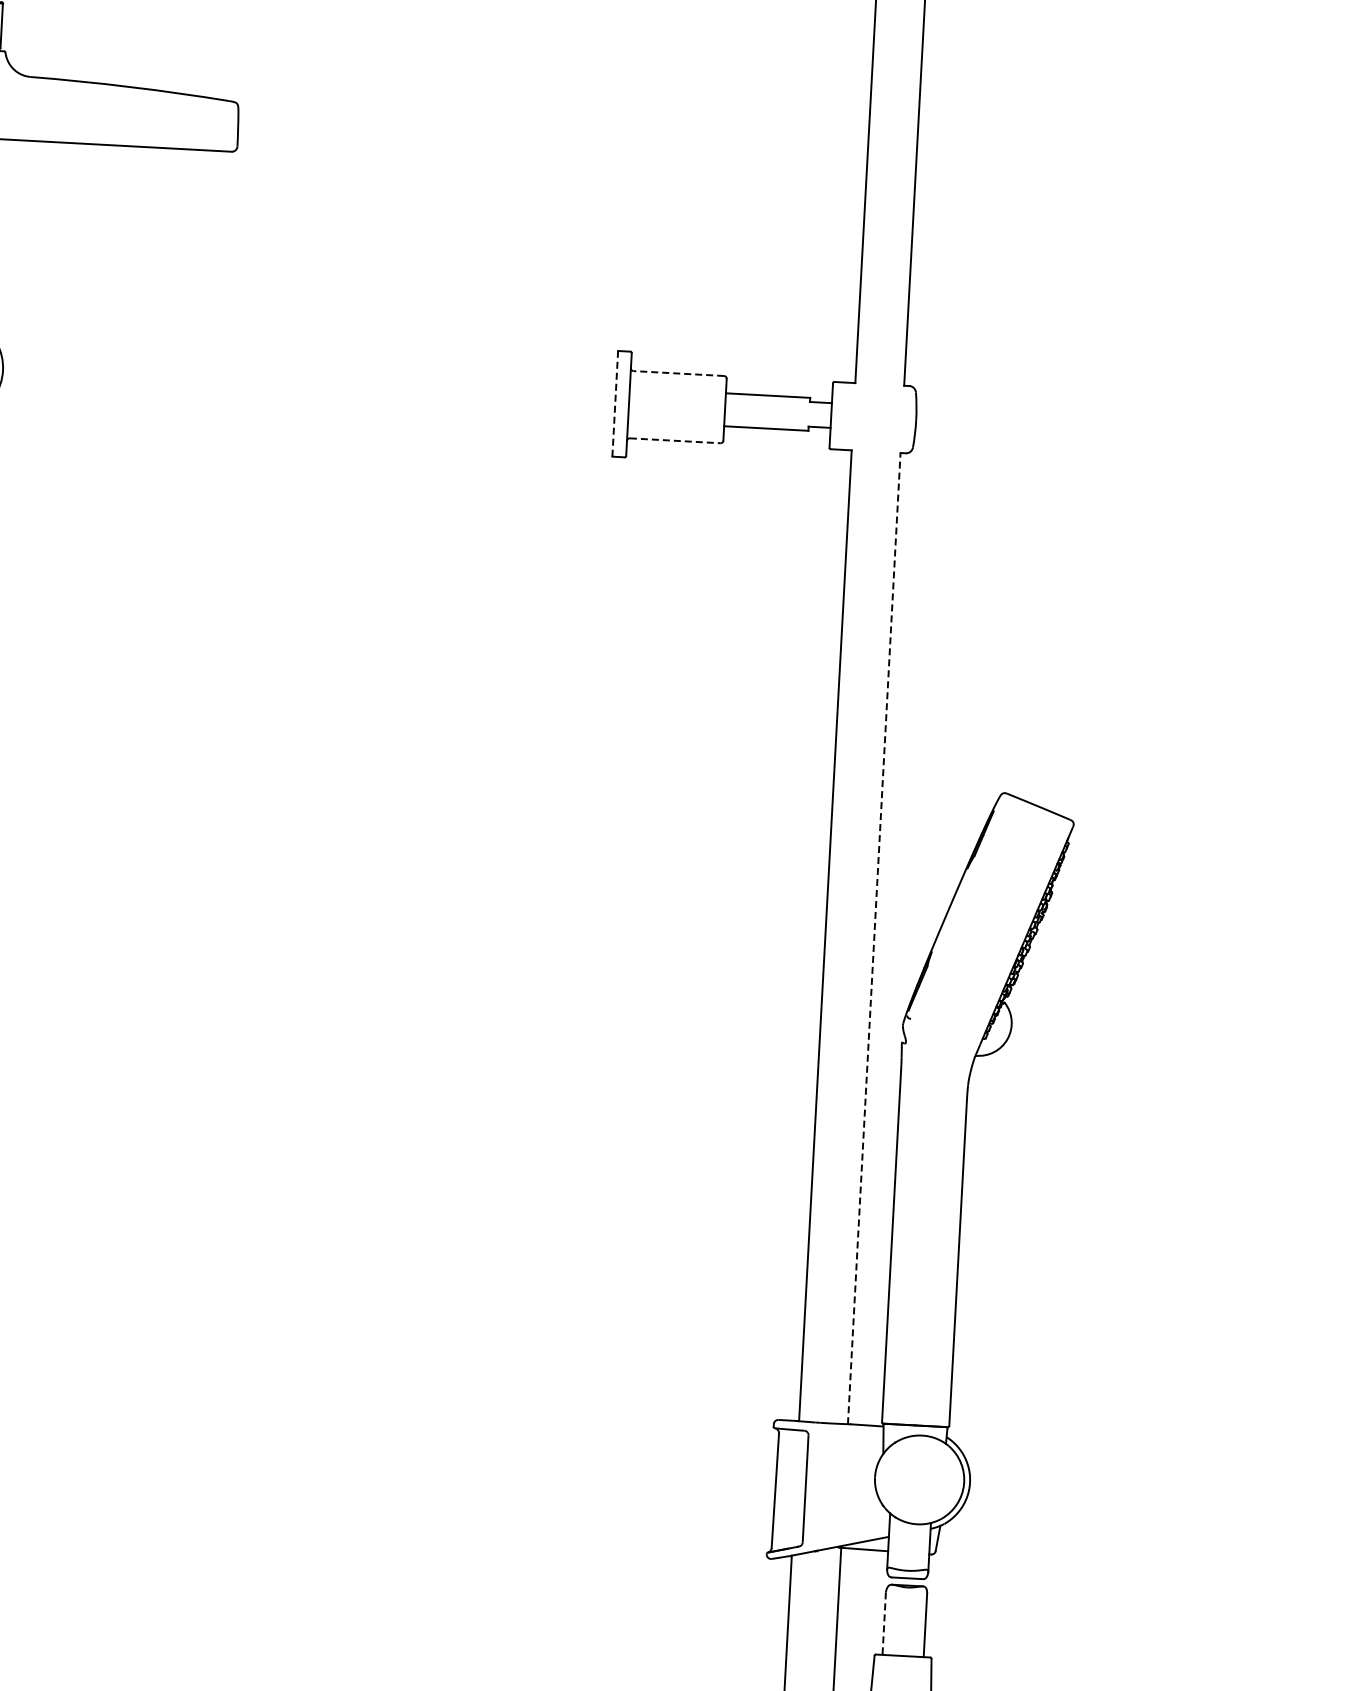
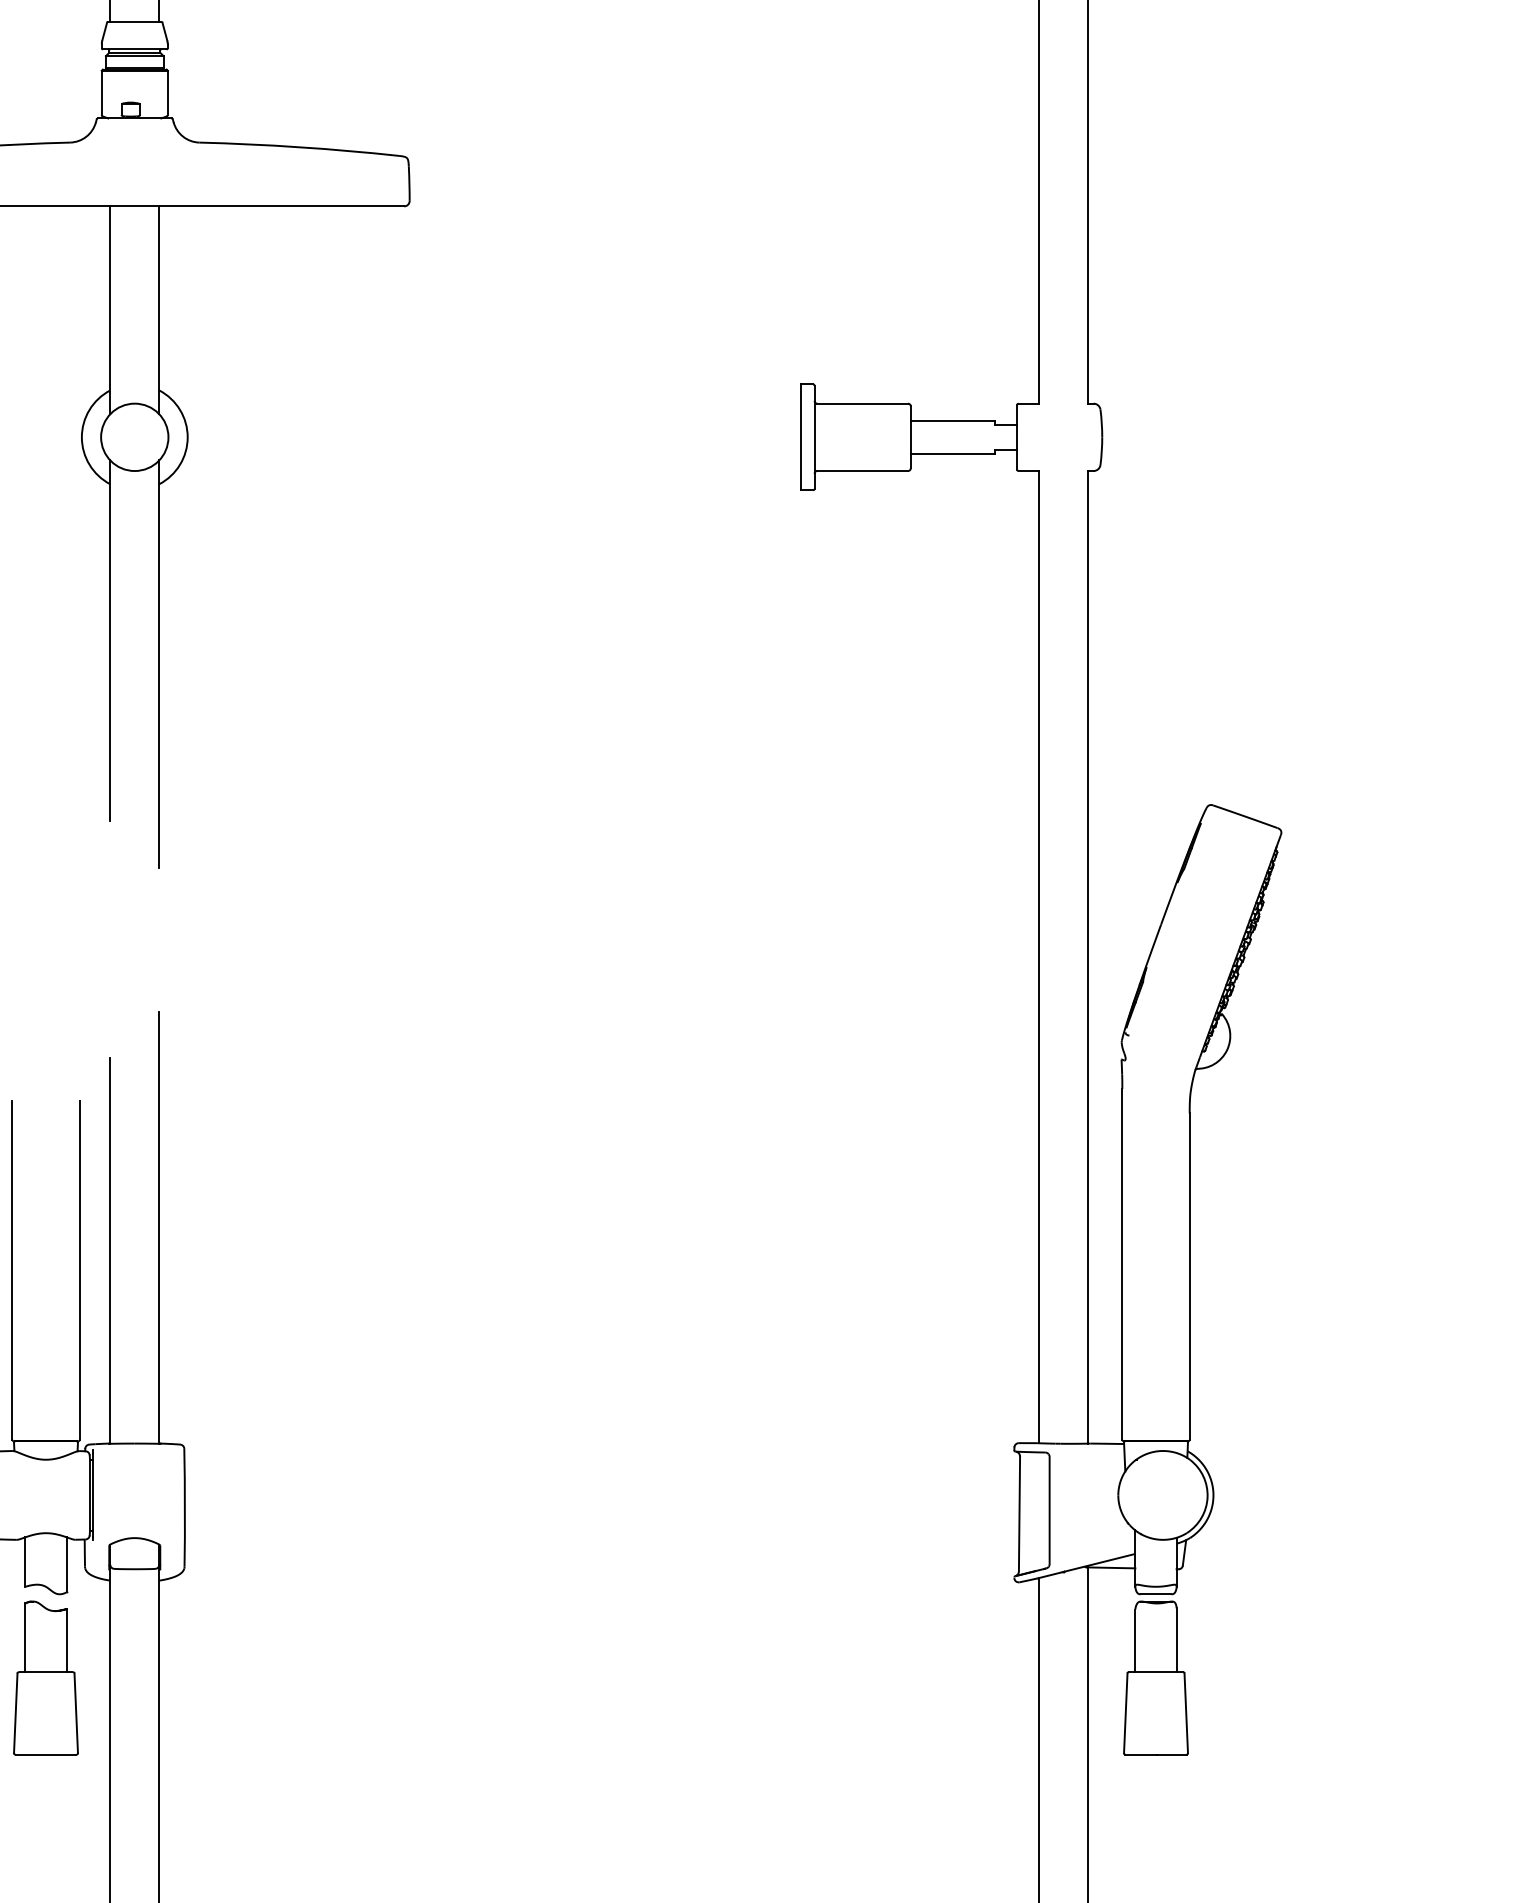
line: (678, 373) -> (862, 403), dashed -> solid
line: (614, 403) -> (800, 437), dashed -> solid
line: (675, 441) -> (863, 471), dashed -> solid
line: (874, 937) -> (1088, 956), dashed -> solid
line: (884, 1624) -> (1135, 1641), dashed -> solid

